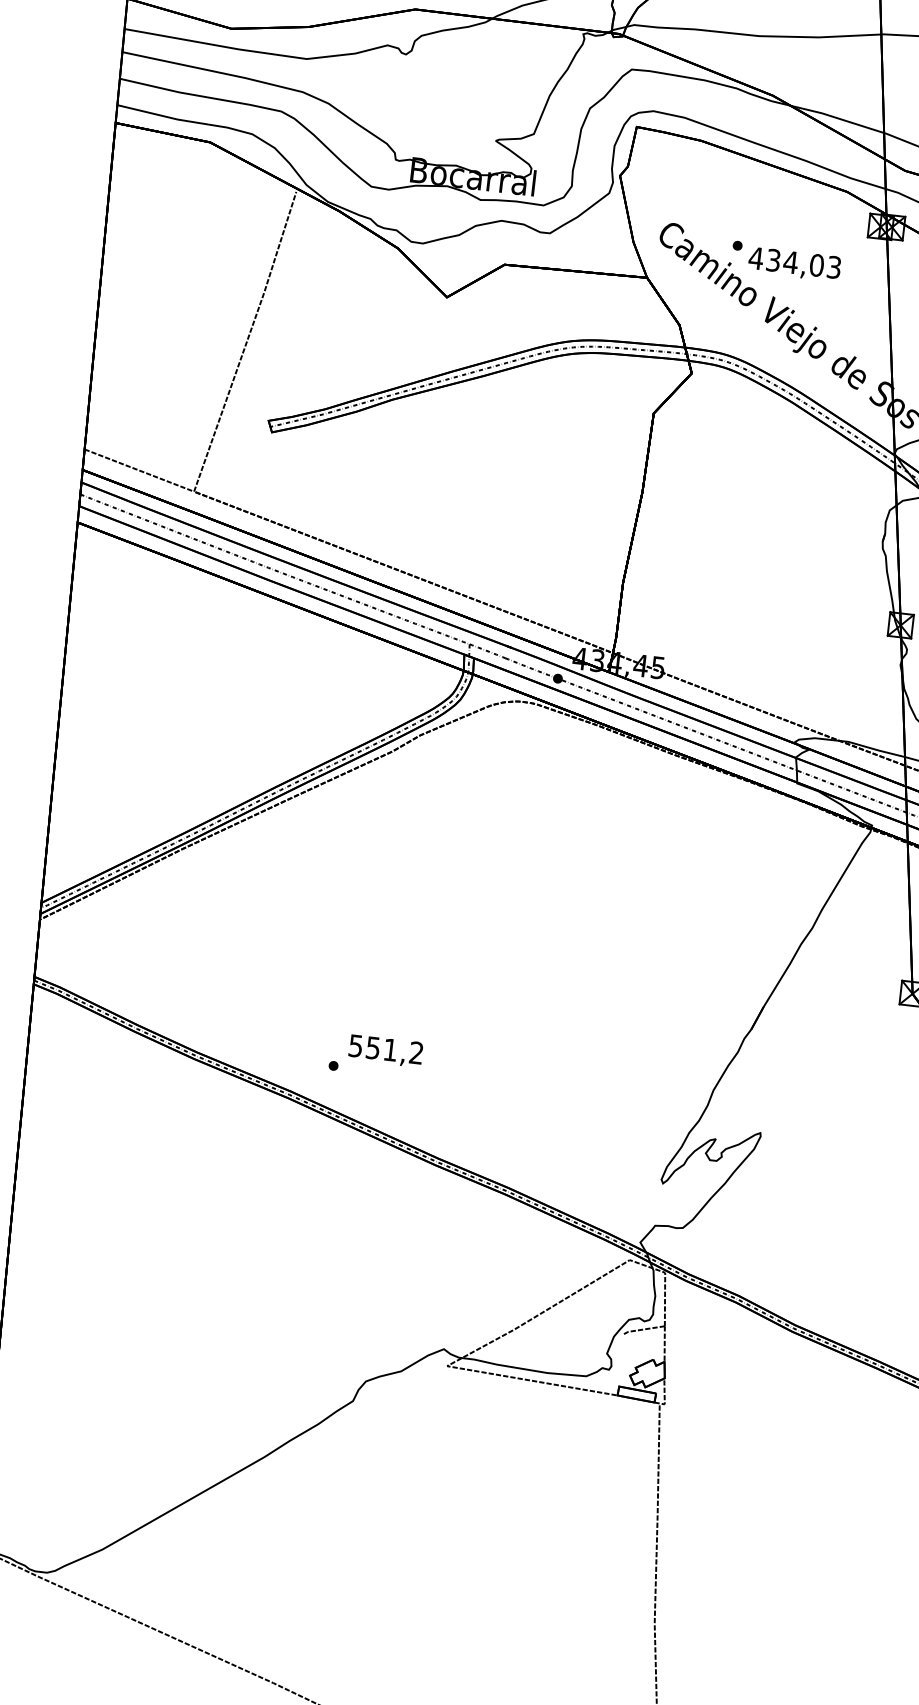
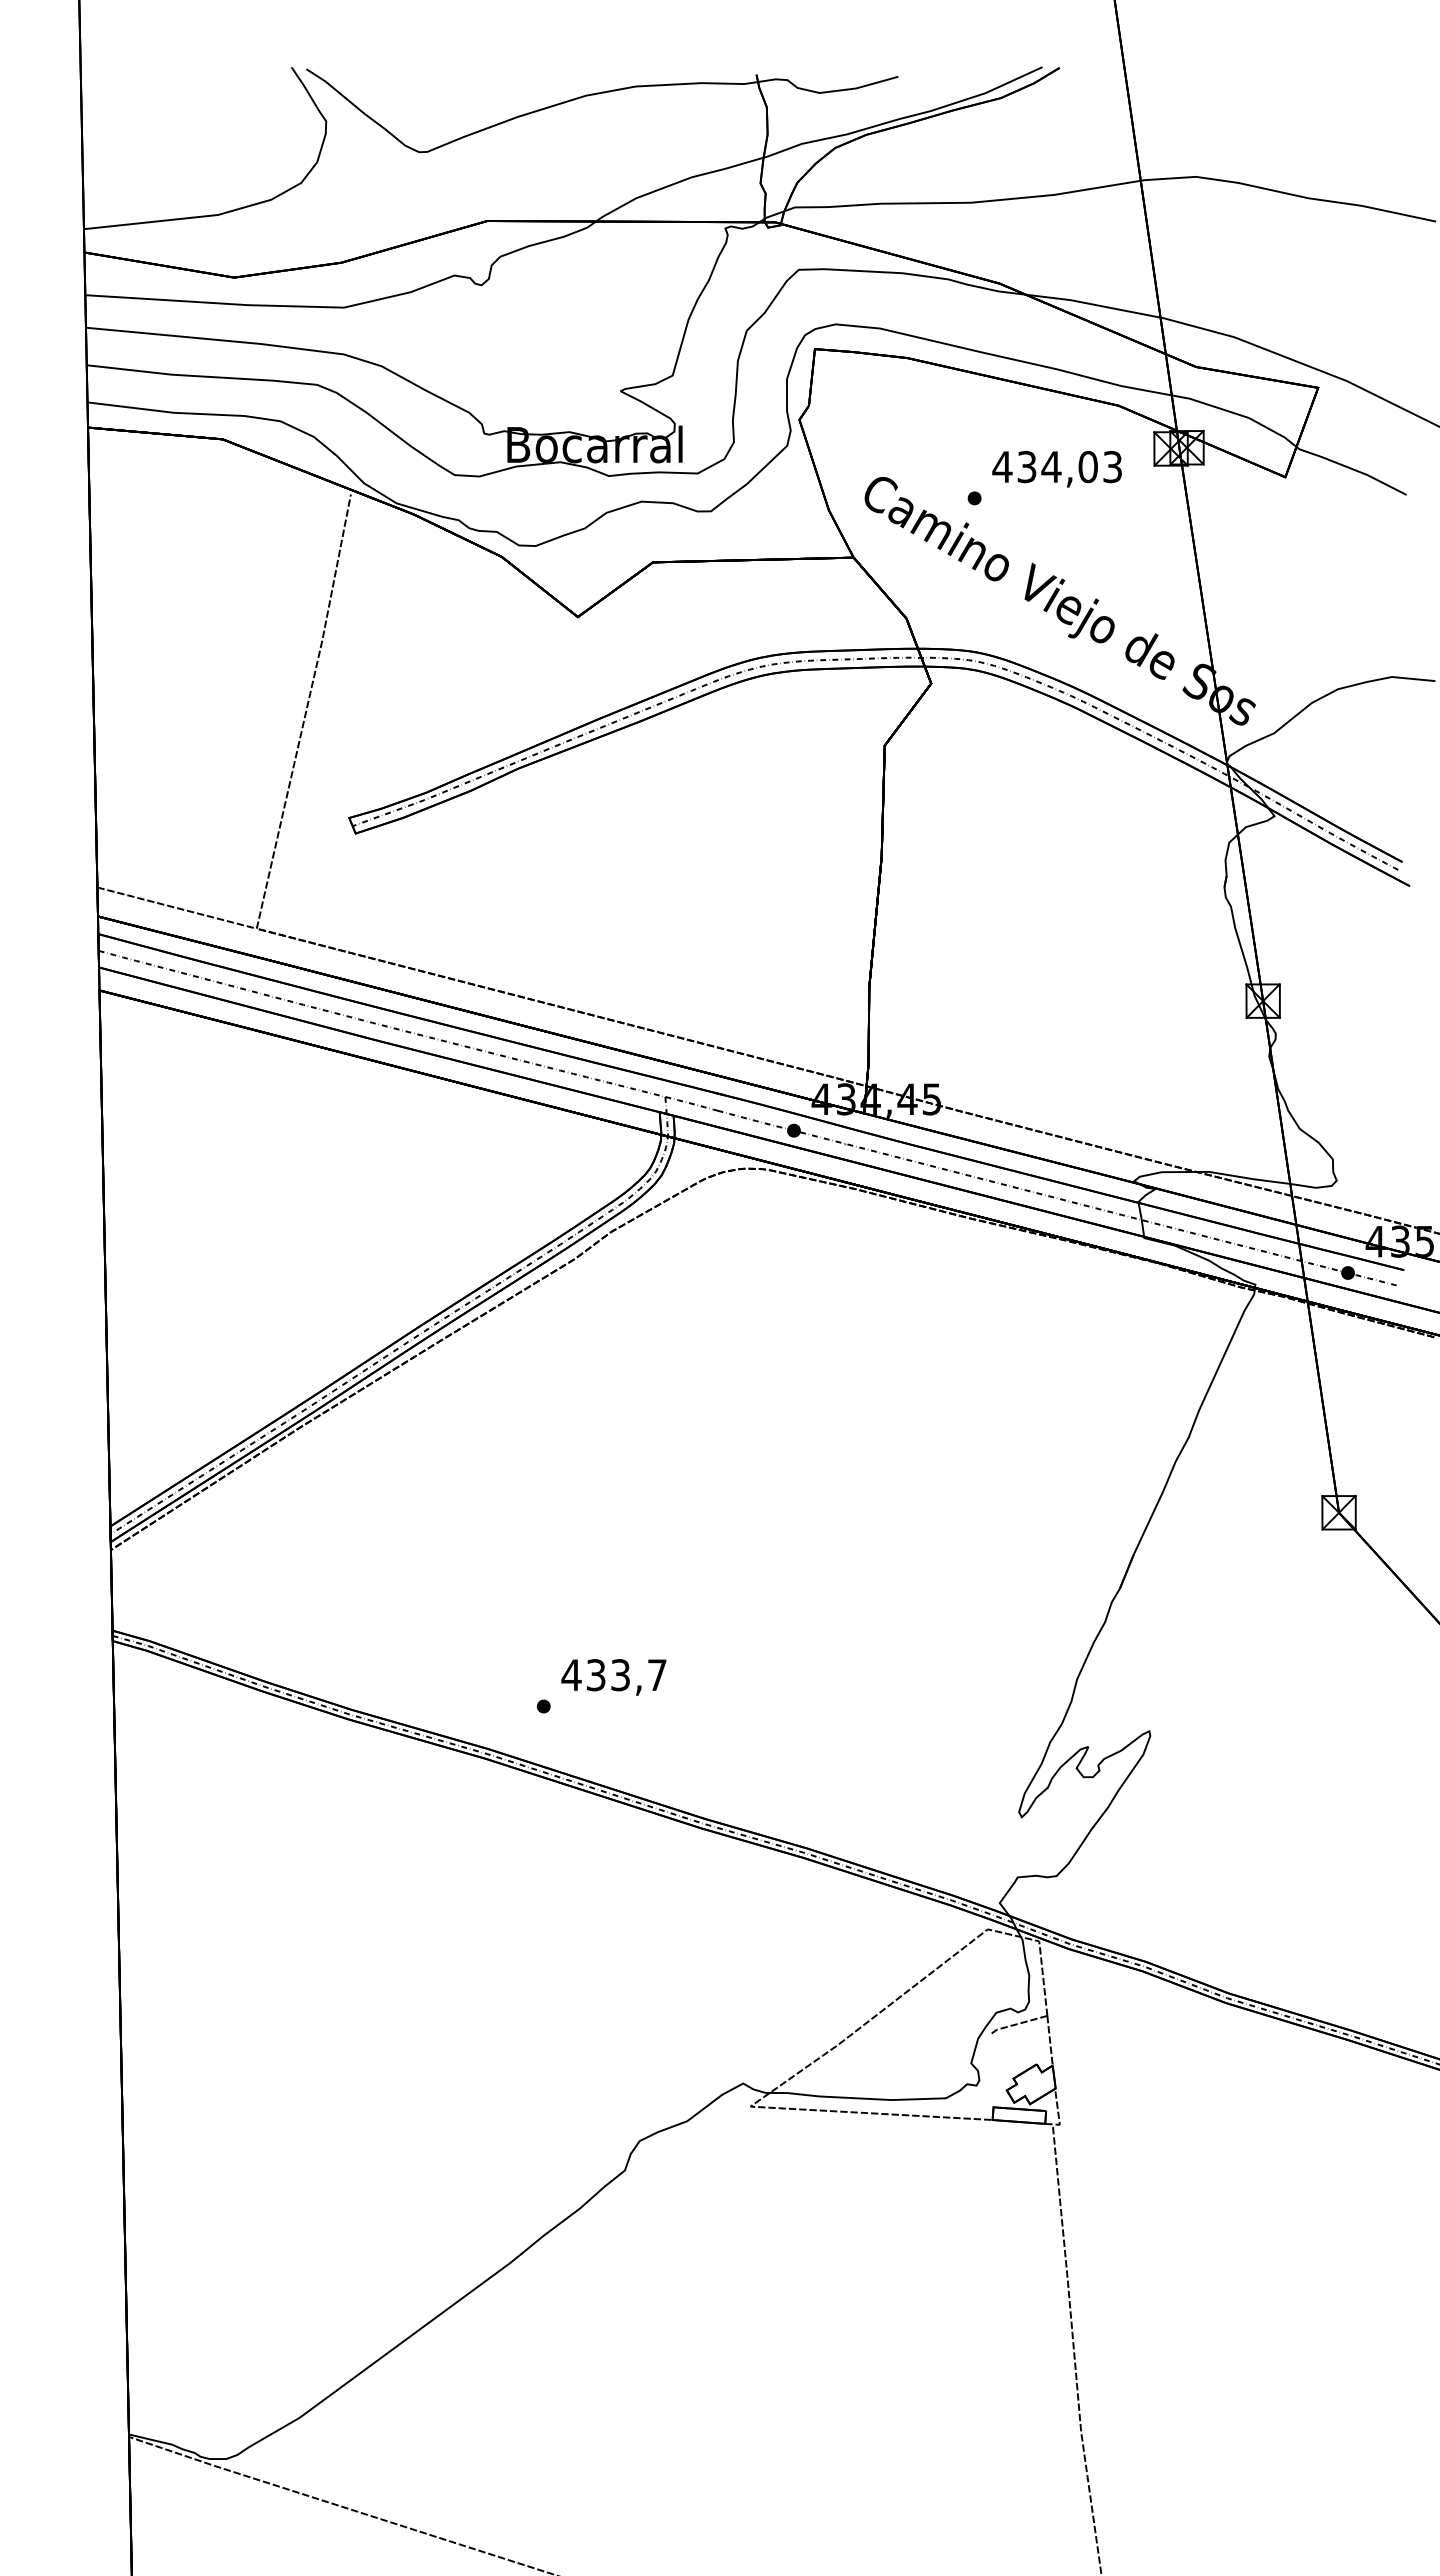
text: (794, 264) -> (1056, 469), moved
text: (385, 1049) -> (613, 1675), 551,2 -> 433,7

